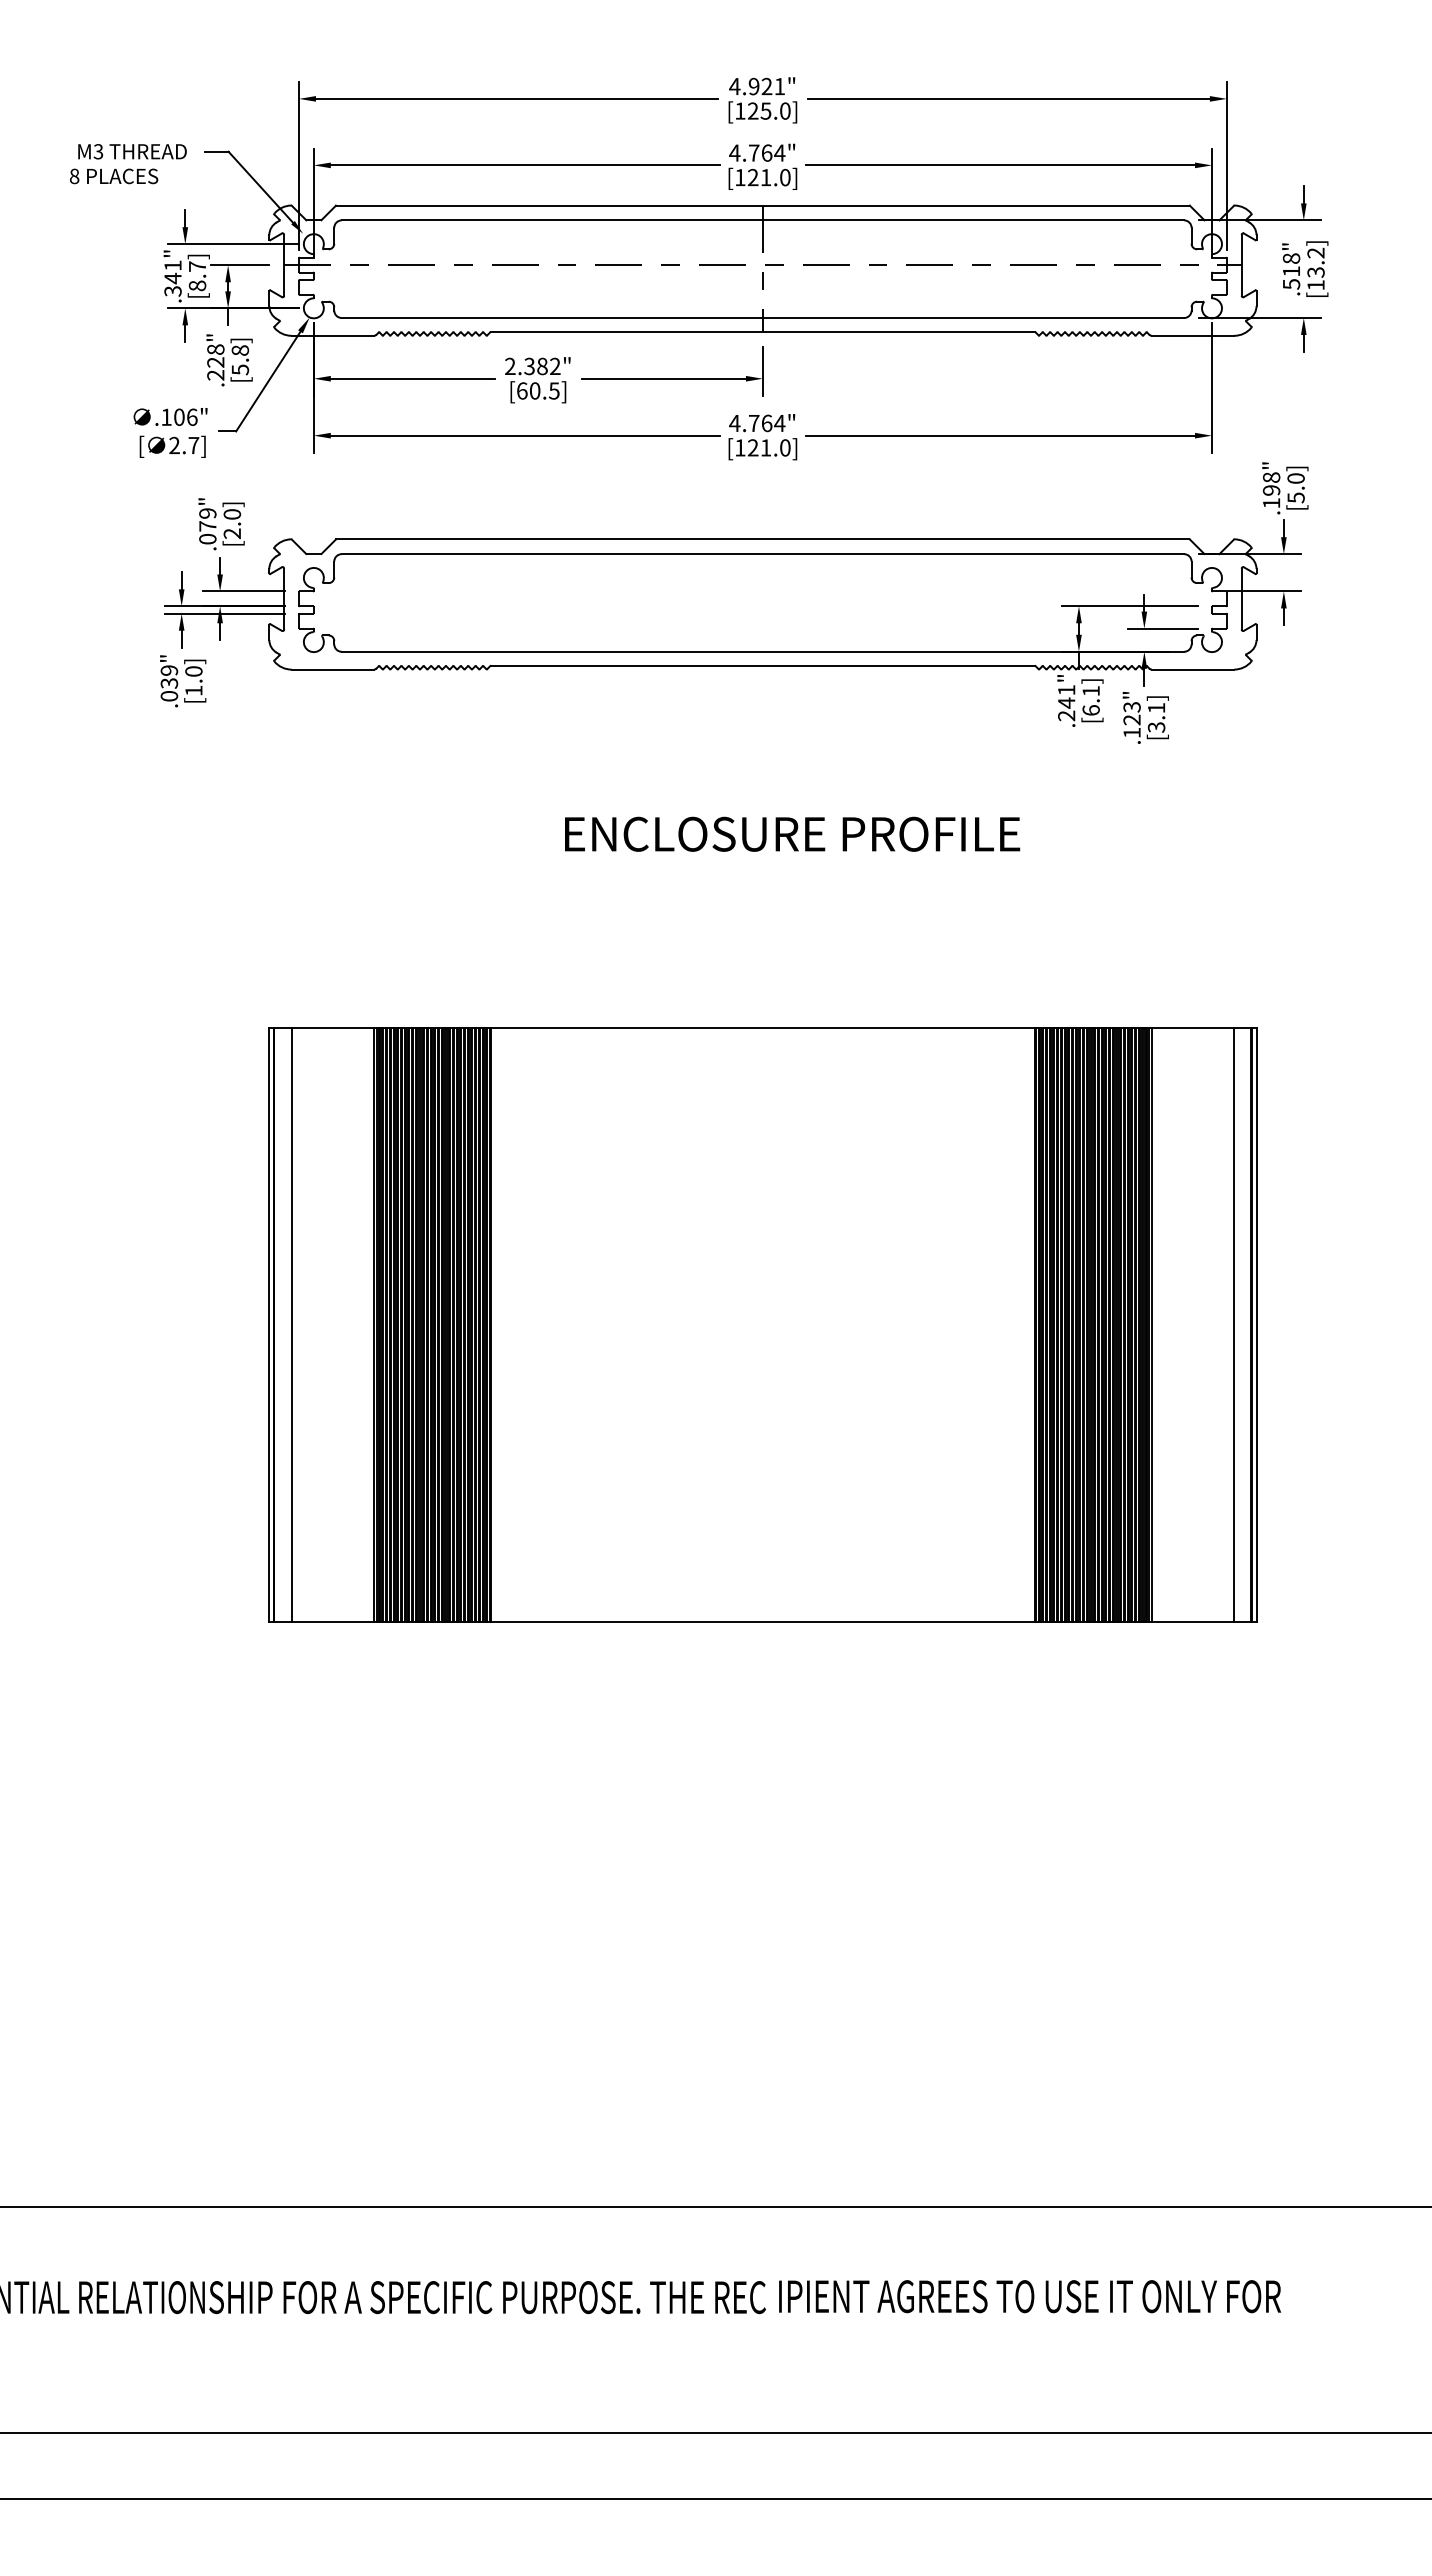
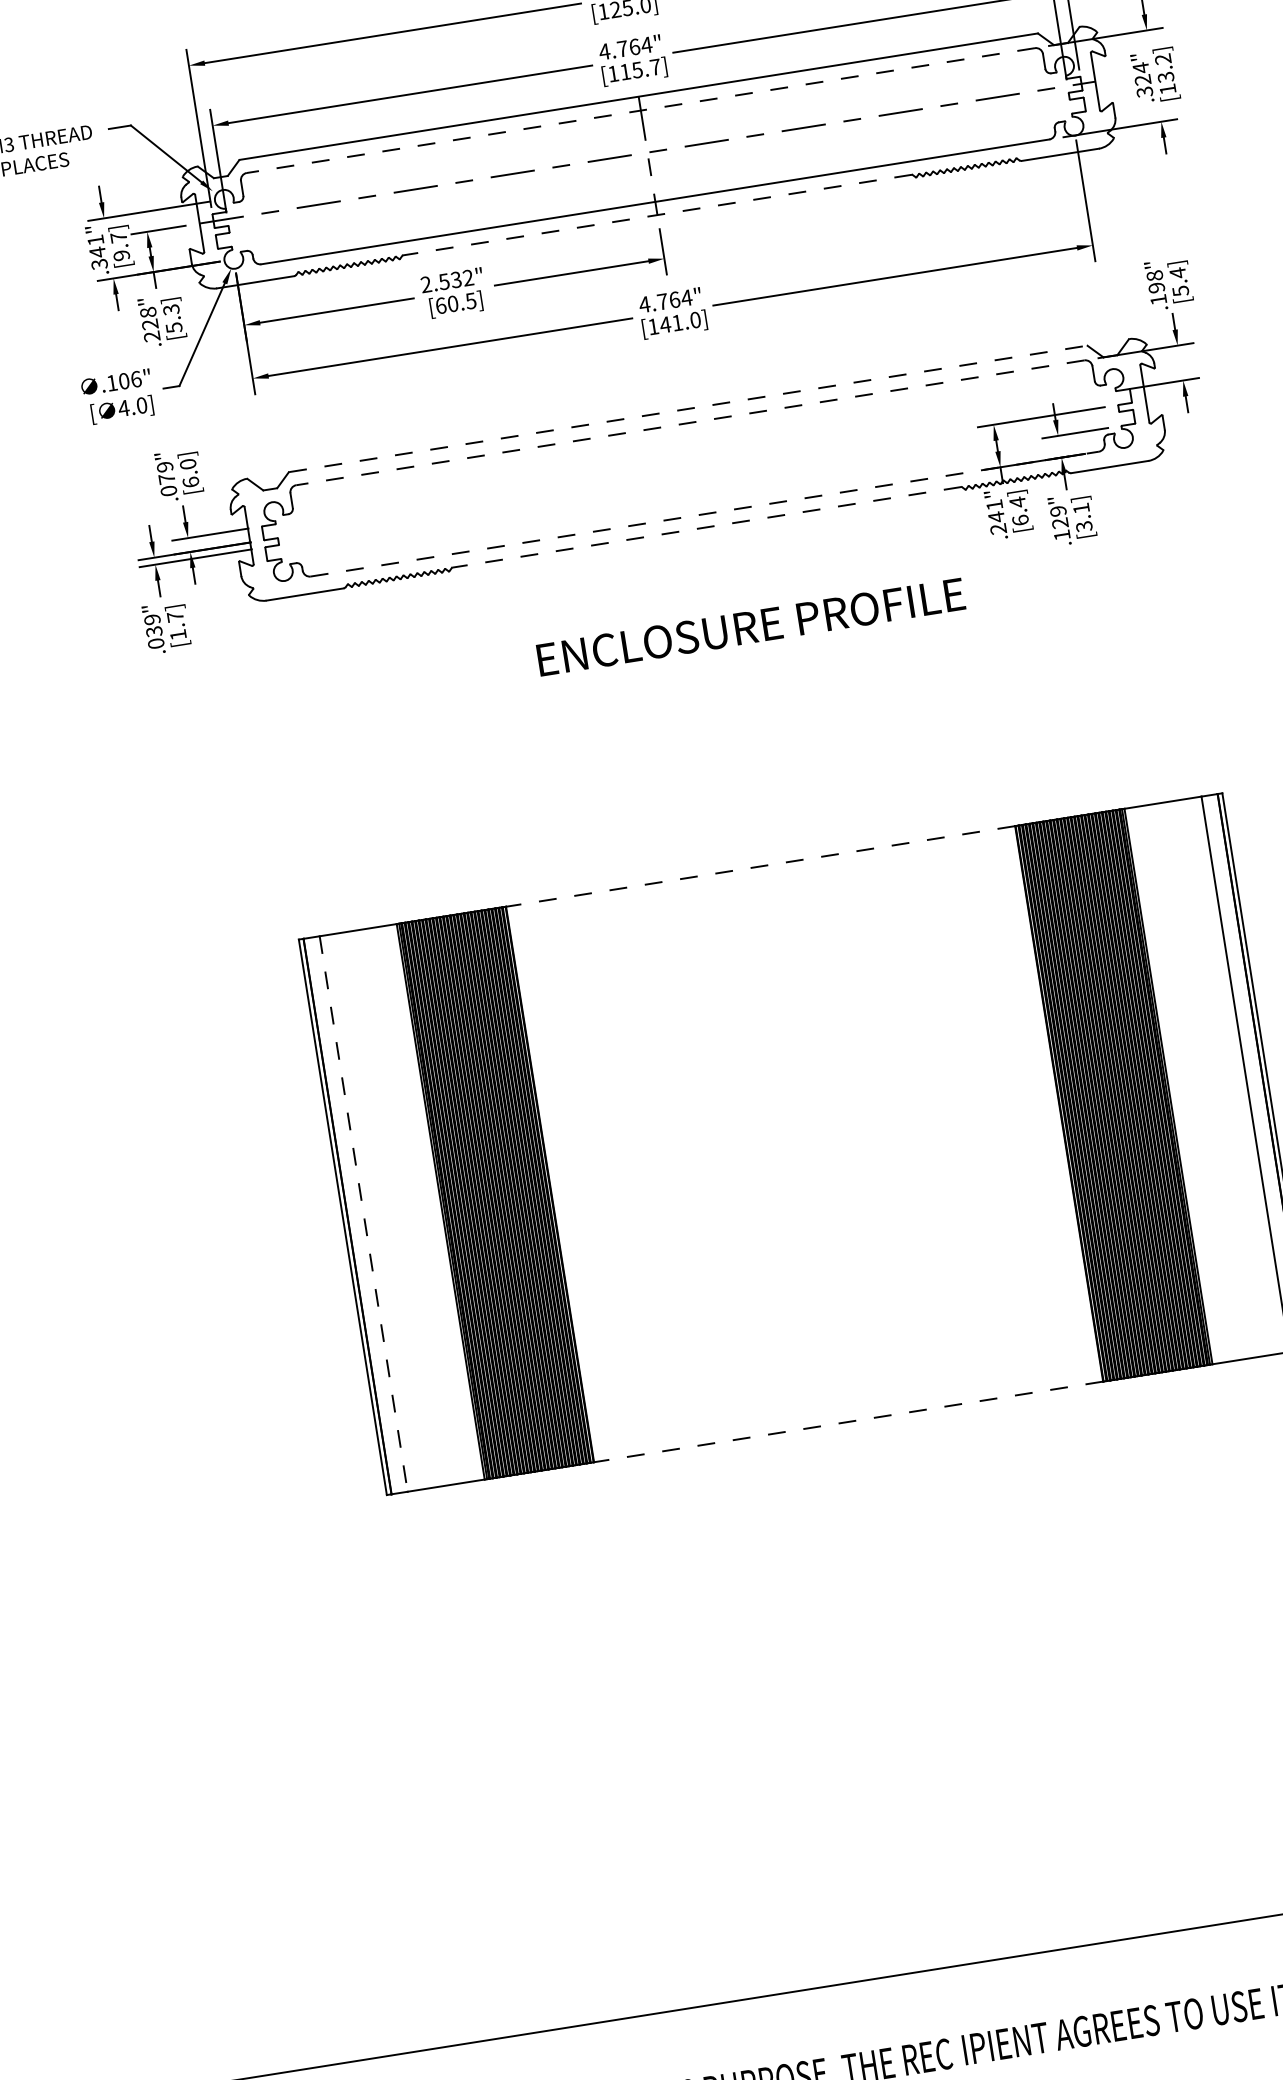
text: (768, 177) -> (639, 69), [121.0] -> [115.7]
line: (762, 220) -> (640, 110), solid -> dashed
text: (1291, 271) -> (1142, 80), .518" -> .324"
text: (197, 285) -> (121, 255), [8.7] -> [9.7]
line: (762, 332) -> (657, 215), solid -> dashed
text: (239, 350) -> (170, 309), [5.8] -> [5.3]
text: (535, 365) -> (449, 280), 2.382" -> 2.532"
text: (183, 445) -> (132, 407), 2.7] -> 4.0]
text: (752, 447) -> (664, 324), [121.0] -> [141.0]
text: (1295, 478) -> (1177, 273), [5.0] -> [5.4]
text: (232, 533) -> (191, 482), [2.0] -> [6.0]
line: (763, 539) -> (688, 409), solid -> dashed
line: (762, 554) -> (690, 423), solid -> dashed
line: (763, 651) -> (705, 513), solid -> dashed
line: (762, 665) -> (706, 527), solid -> dashed
text: (193, 671) -> (175, 616), [1.0] -> [1.7]
text: (1090, 691) -> (1017, 502), [6.1] -> [6.4]
text: (1131, 707) -> (1057, 511), .123" -> .129"
text: (792, 833) -> (750, 626), moved
line: (762, 1028) -> (760, 866), solid -> dashed
line: (291, 1325) -> (363, 1214), solid -> dashed
line: (762, 1622) -> (848, 1422), solid -> dashed

